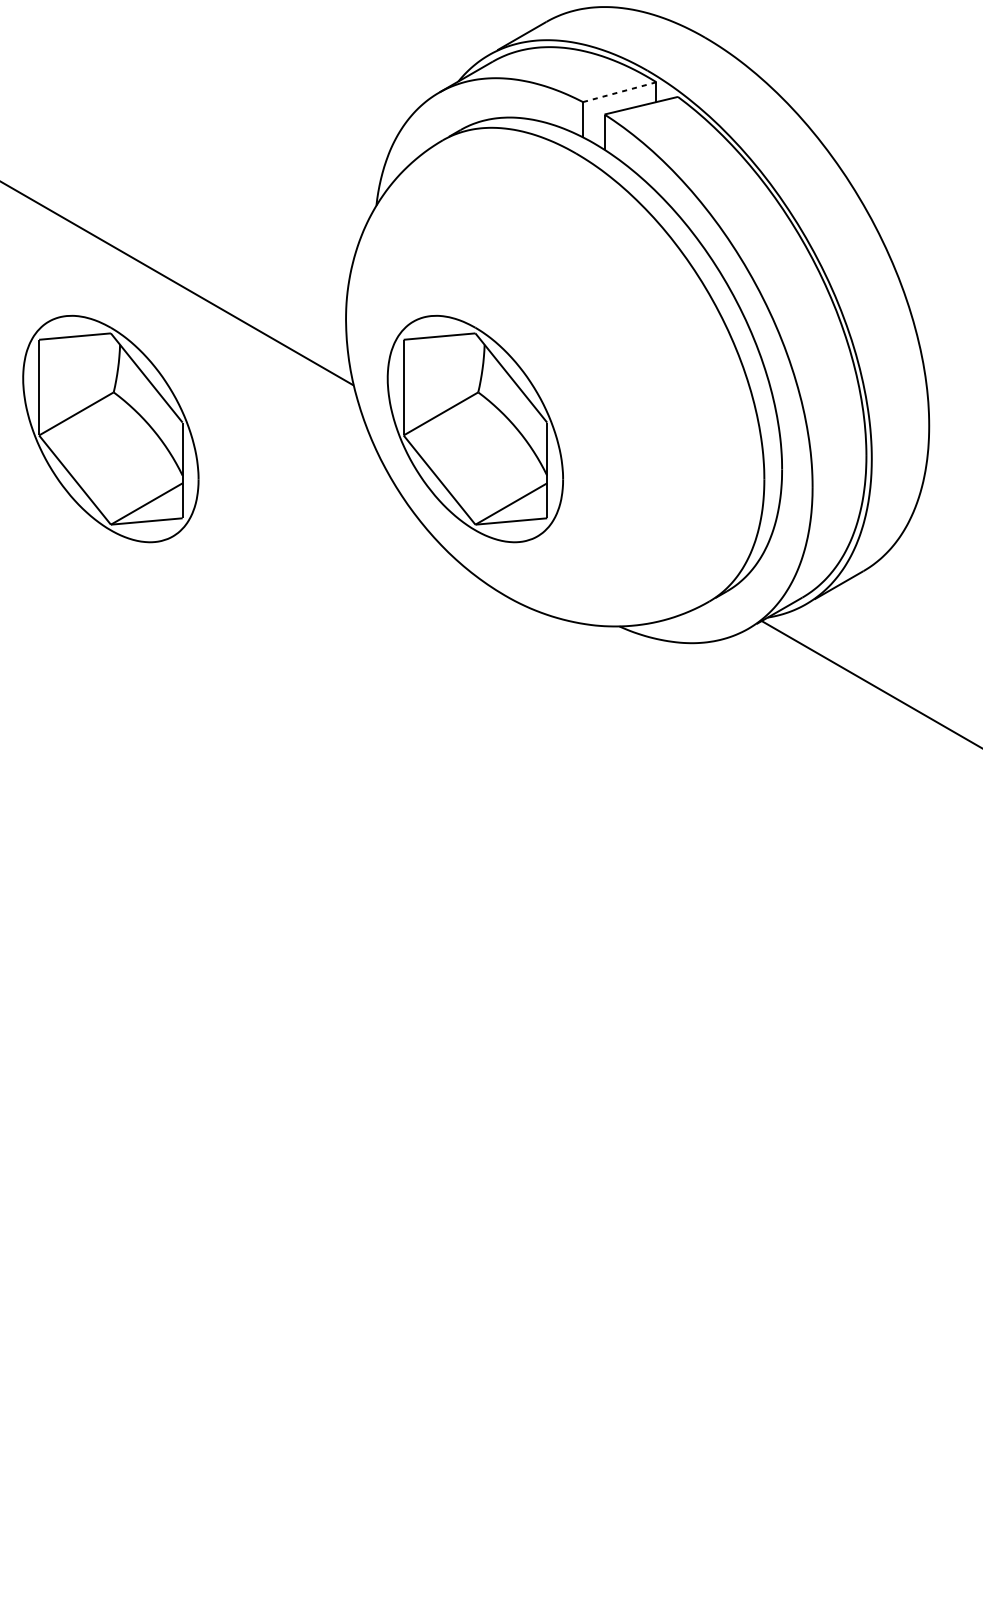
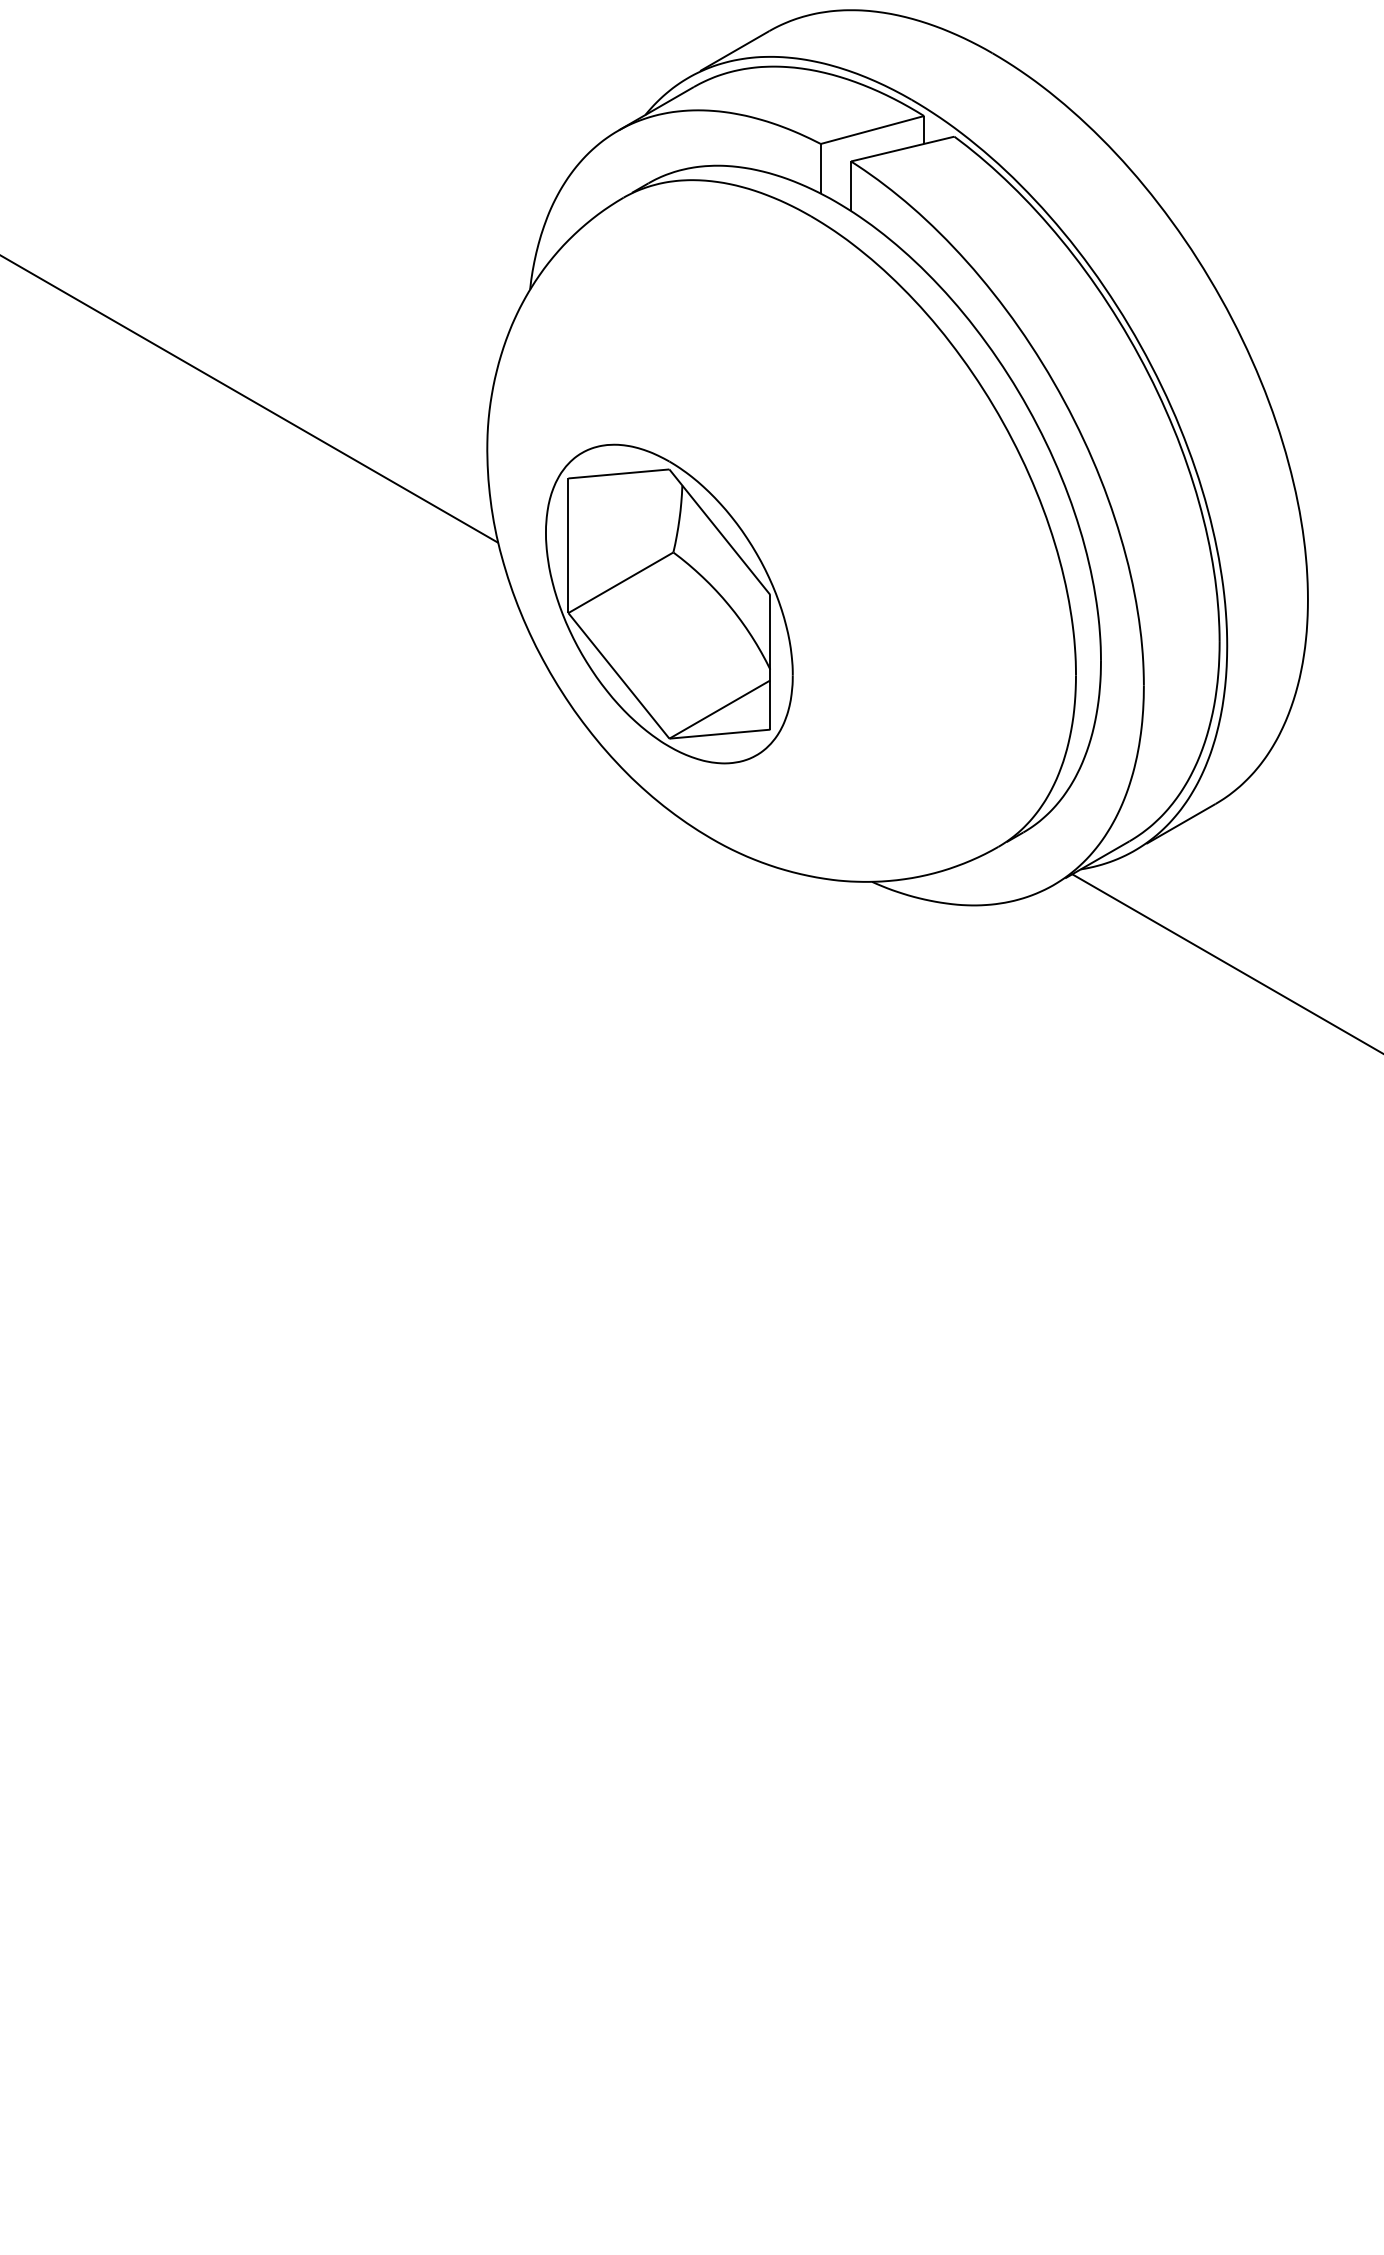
line: (619, 92) -> (872, 130), dashed -> solid
part: (110, 428) -> (156, 603), removed

